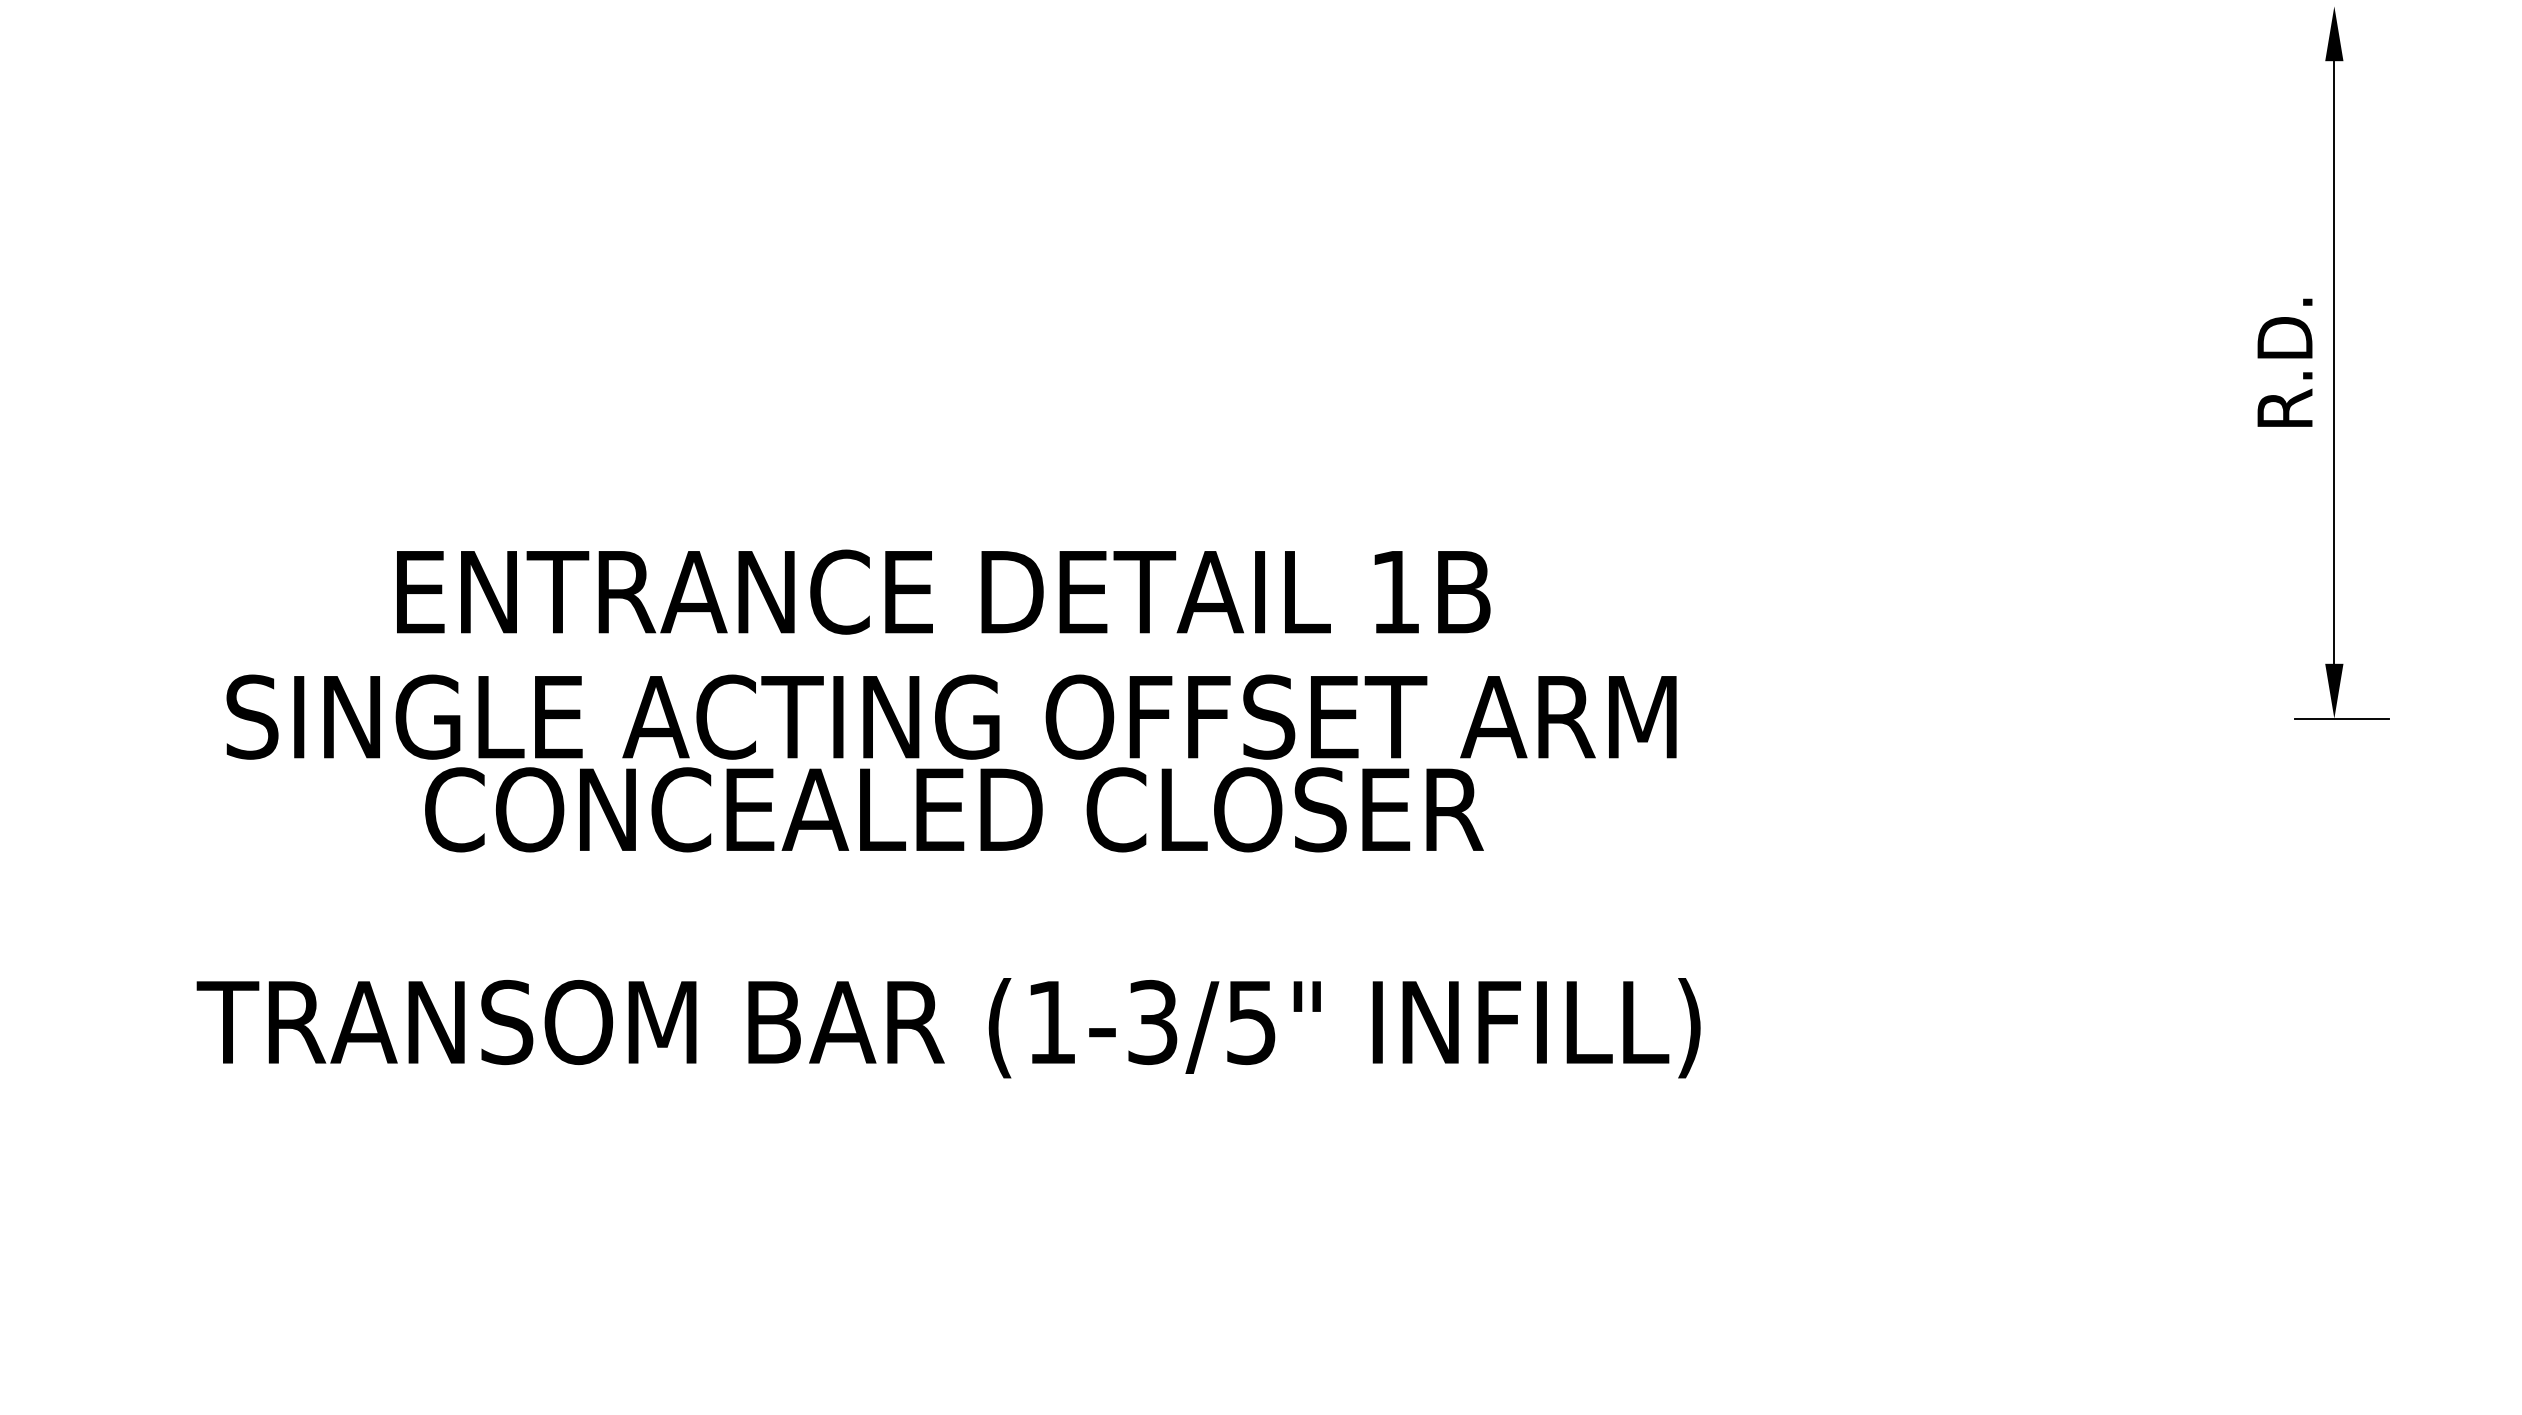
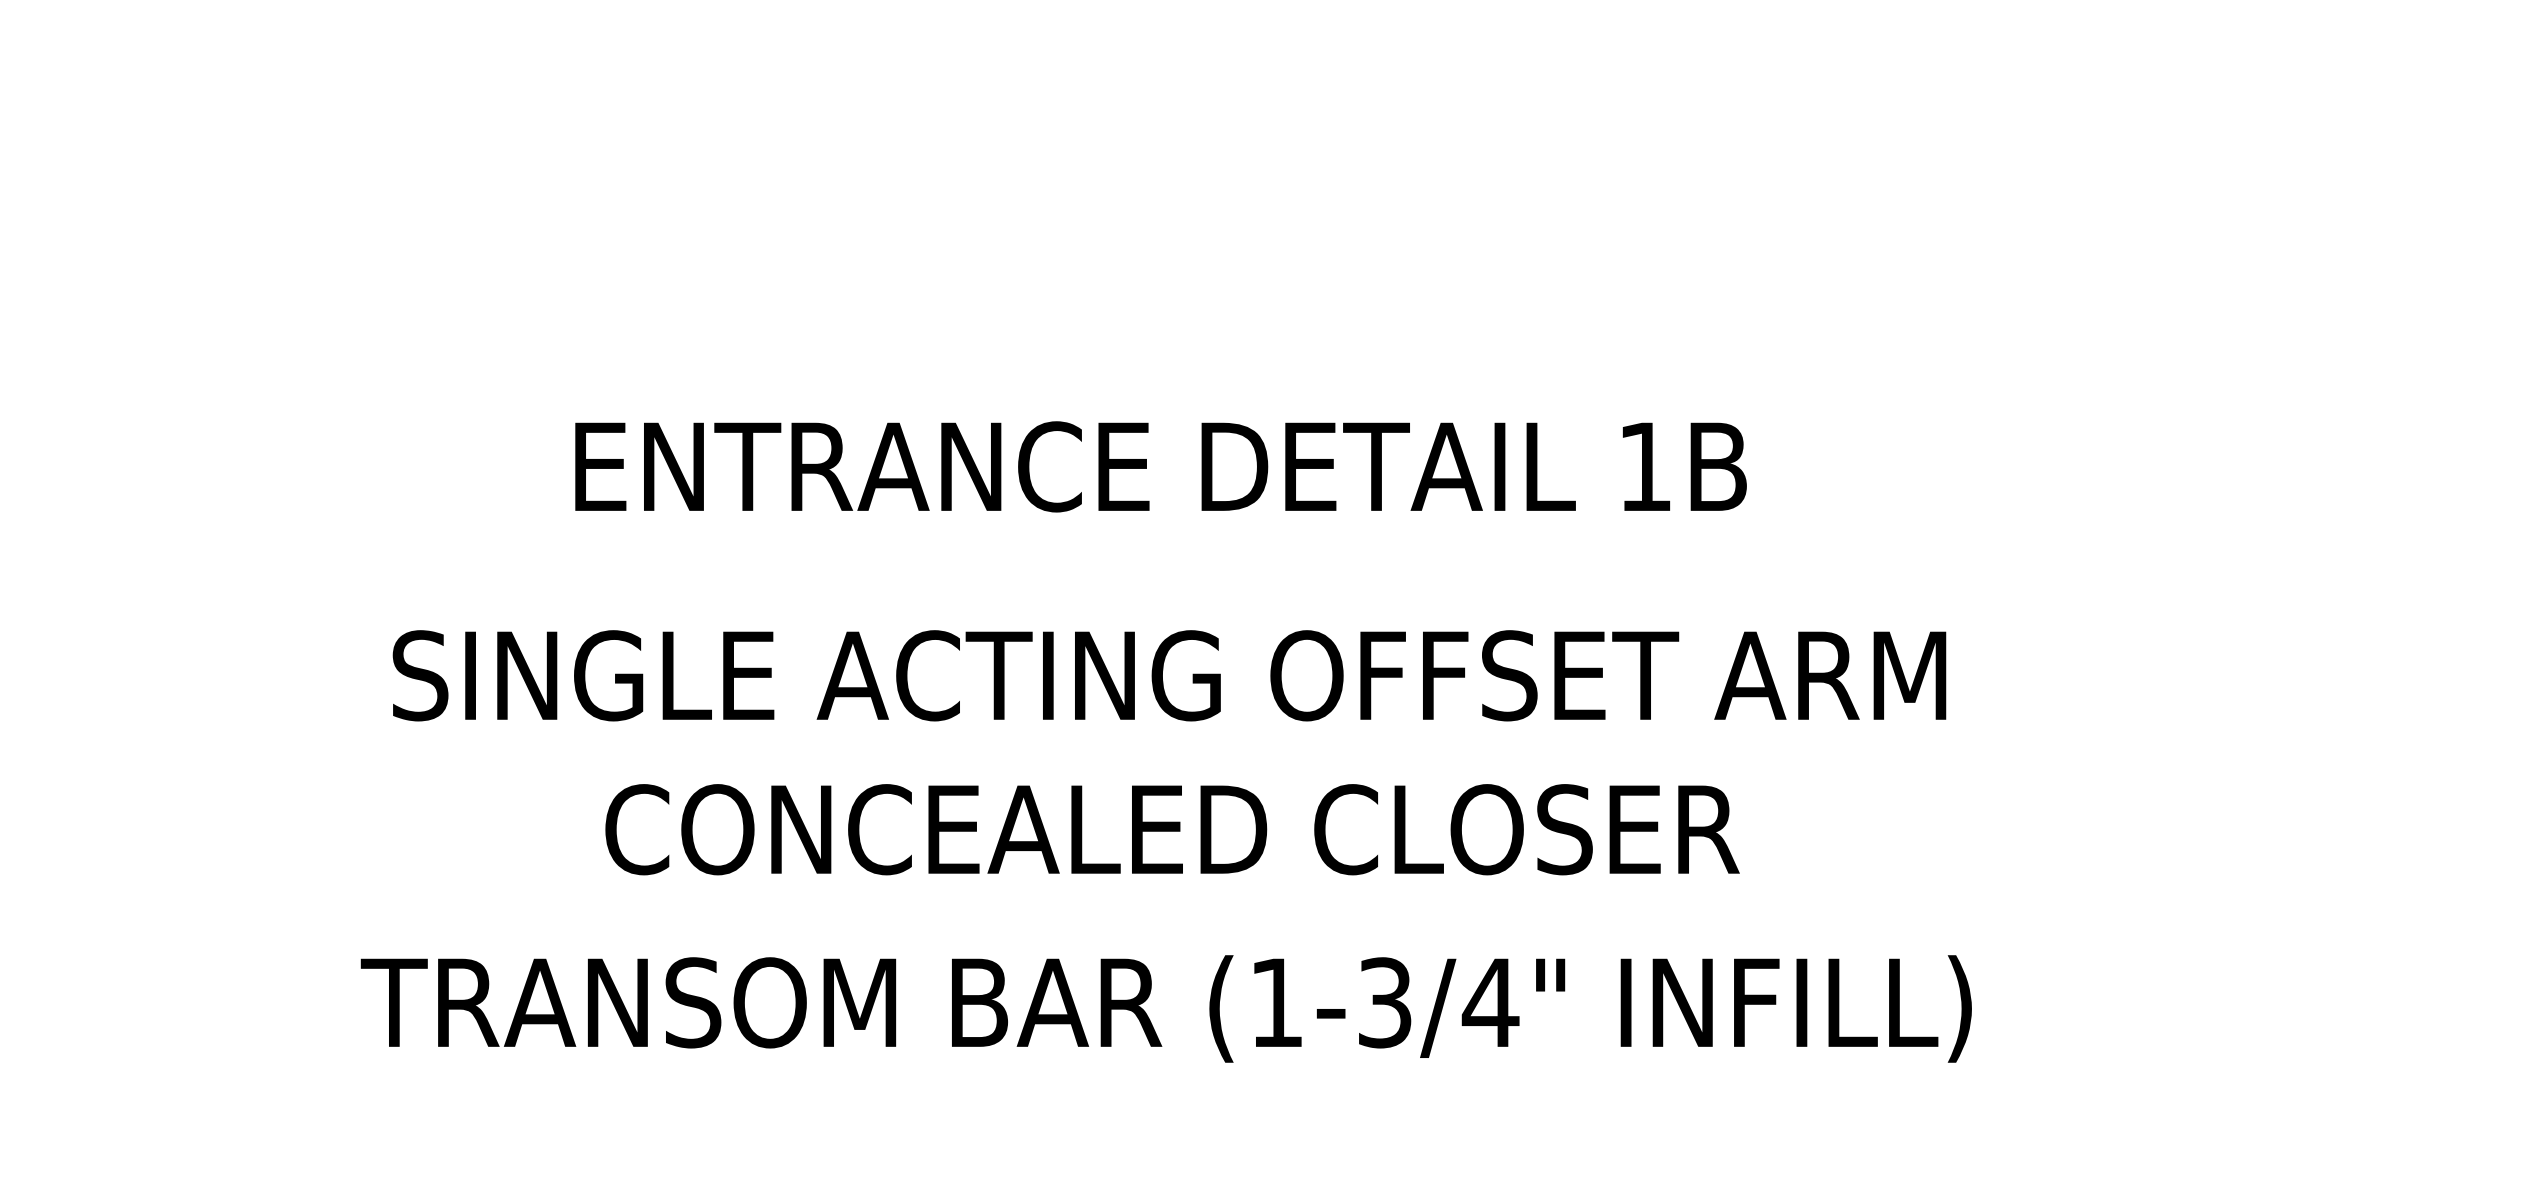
text: (943, 591) -> (1160, 466), moved
text: (954, 809) -> (1172, 829), moved
text: (1251, 1023) -> (1490, 1003), (1-3/5" -> (1-3/4"

